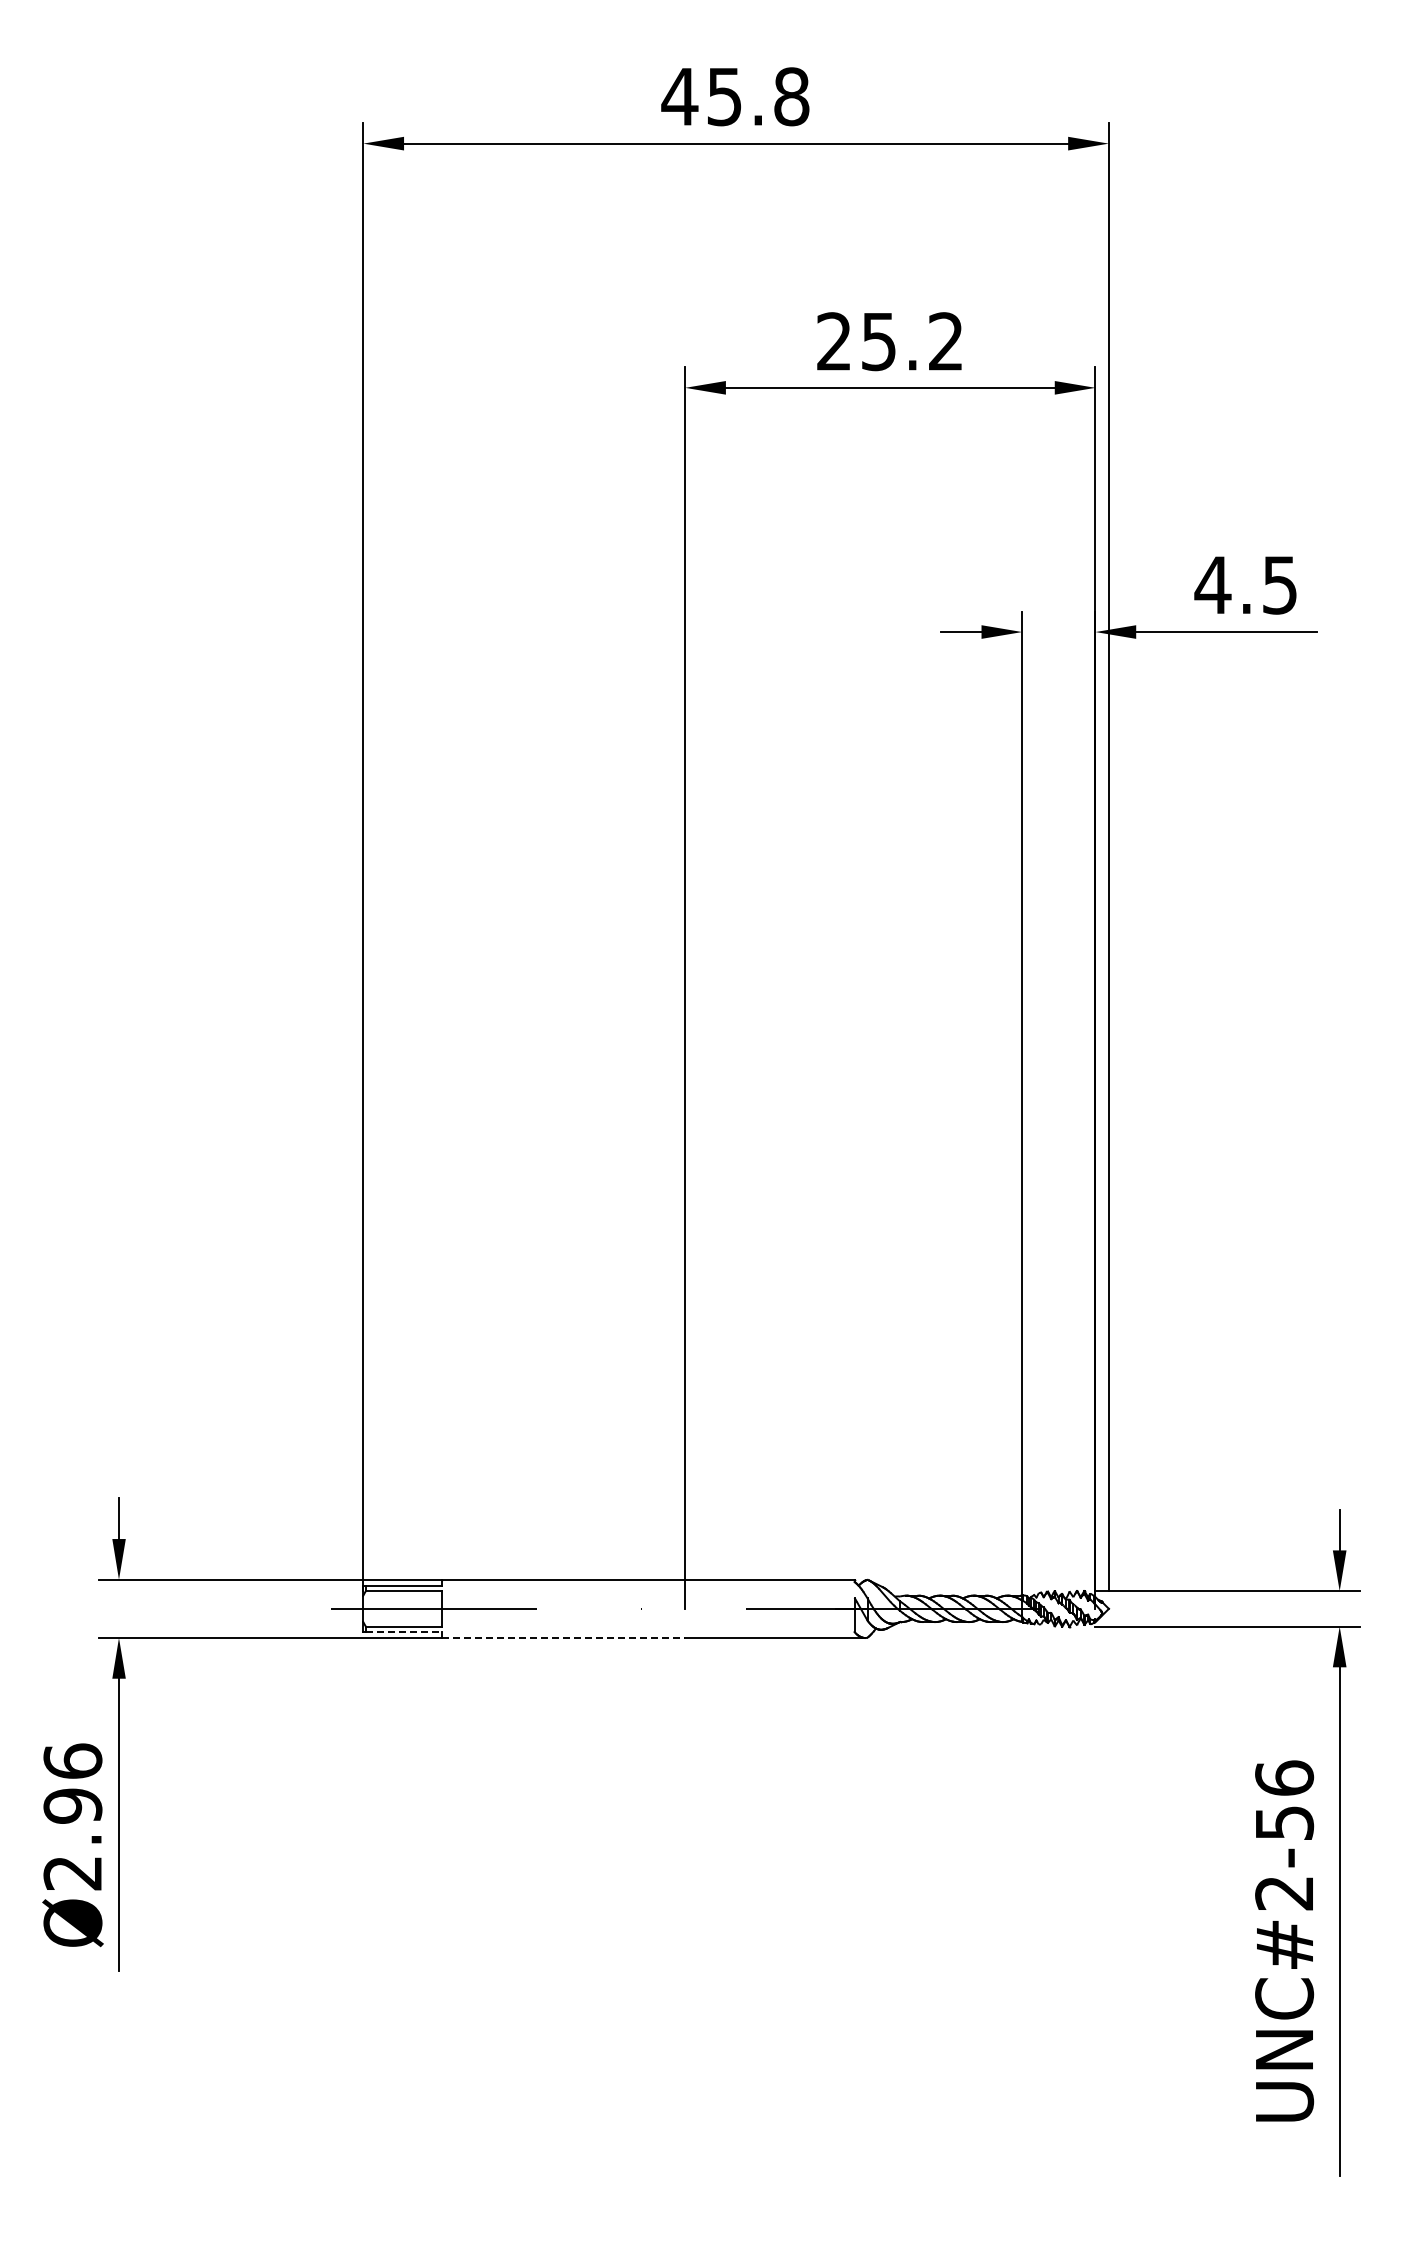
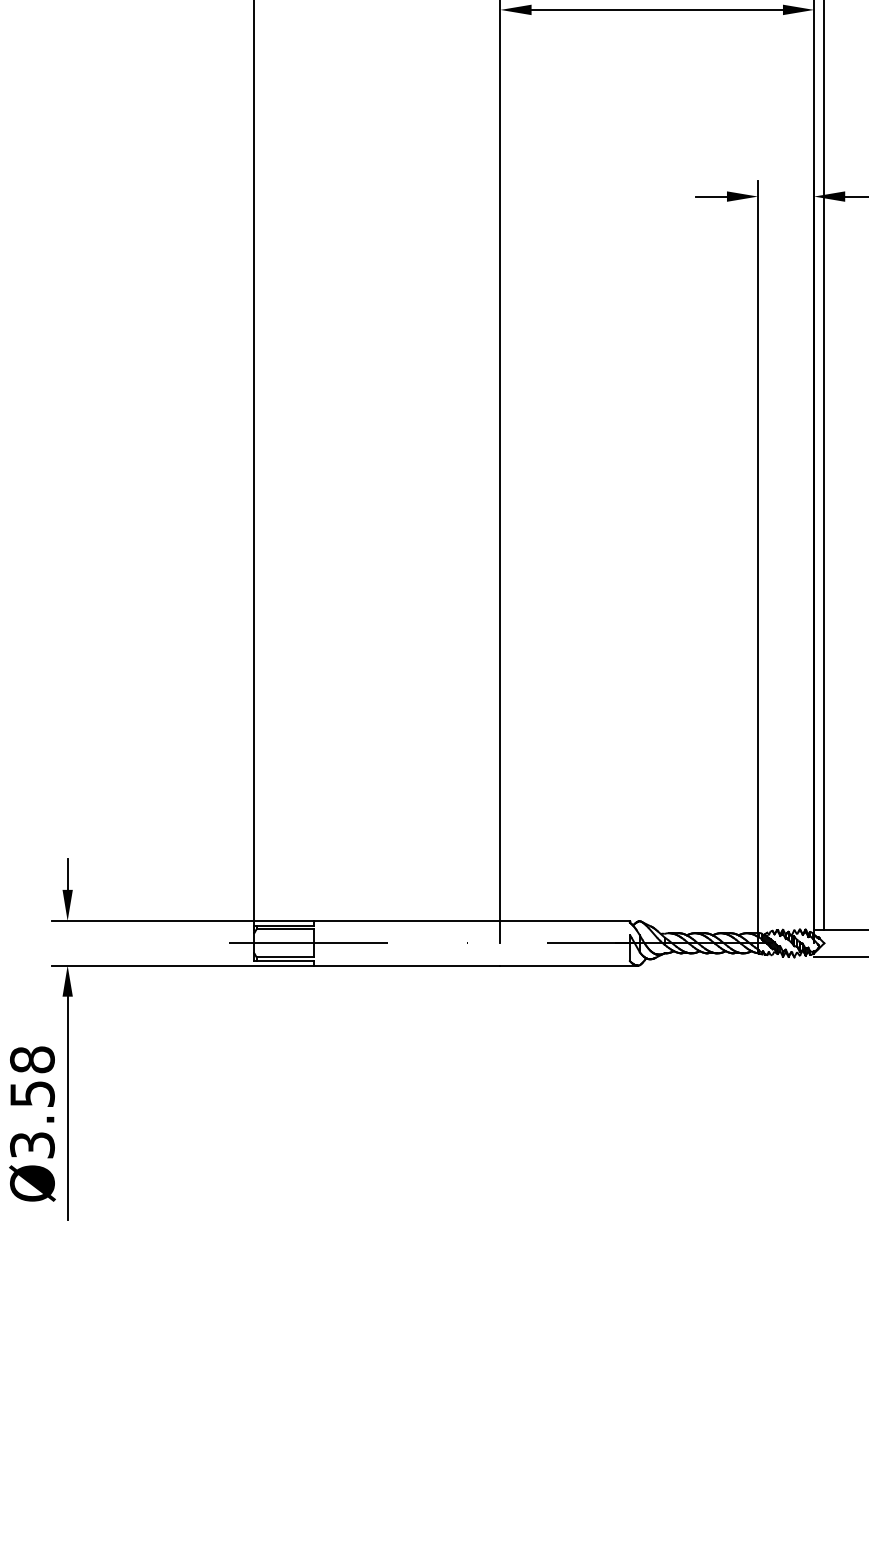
line: (404, 1631) -> (285, 960), dashed -> solid
line: (563, 1638) -> (407, 965), dashed -> solid
text: (72, 1816) -> (32, 1101), Ø2.96 -> Ø3.58

